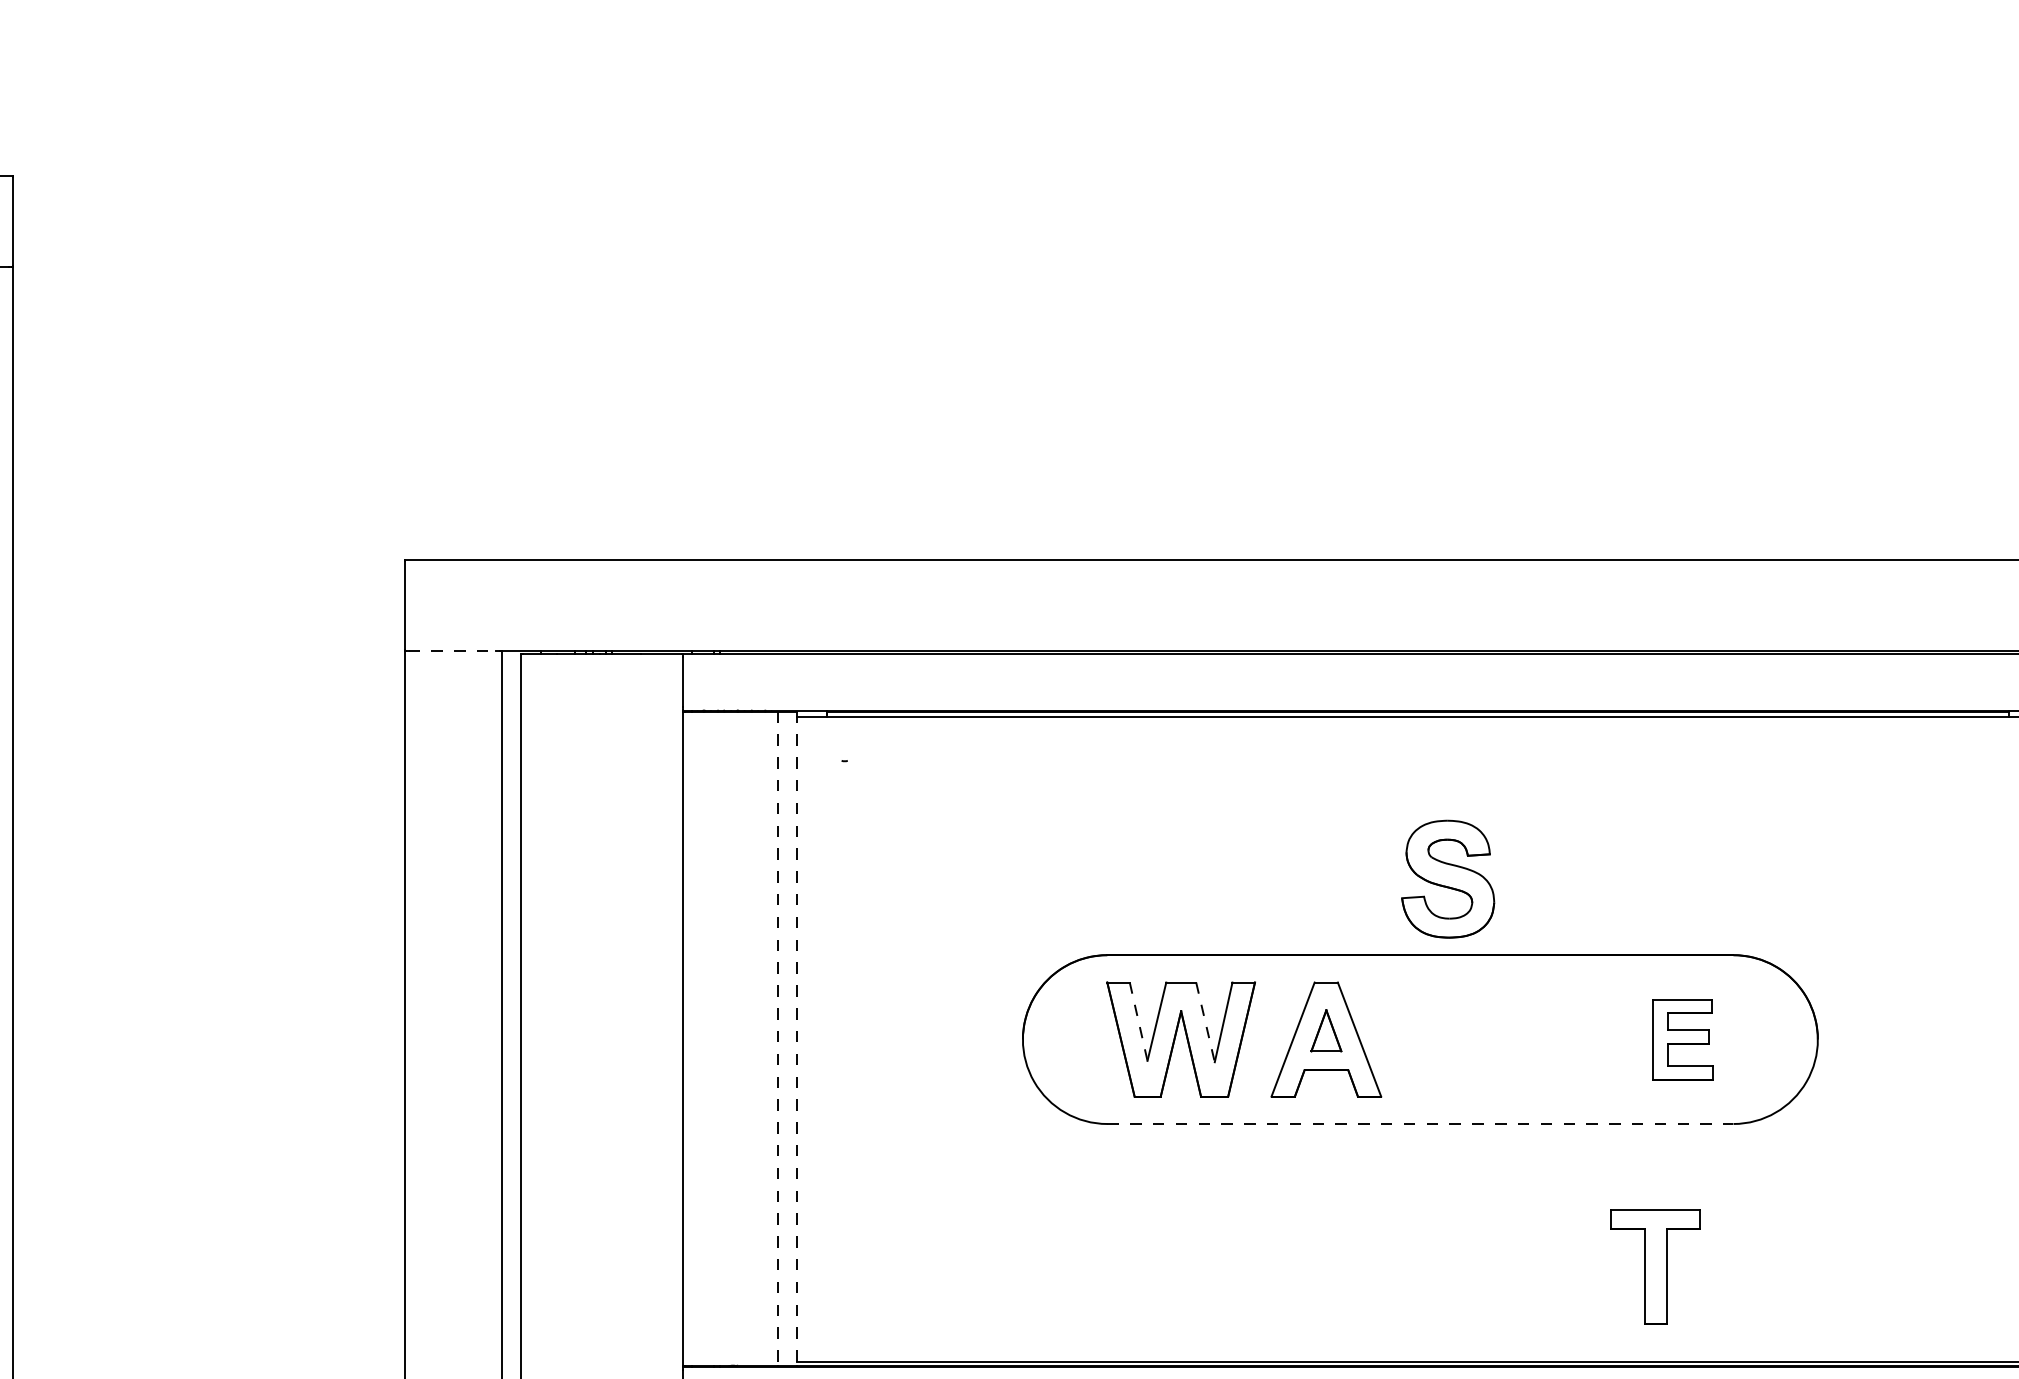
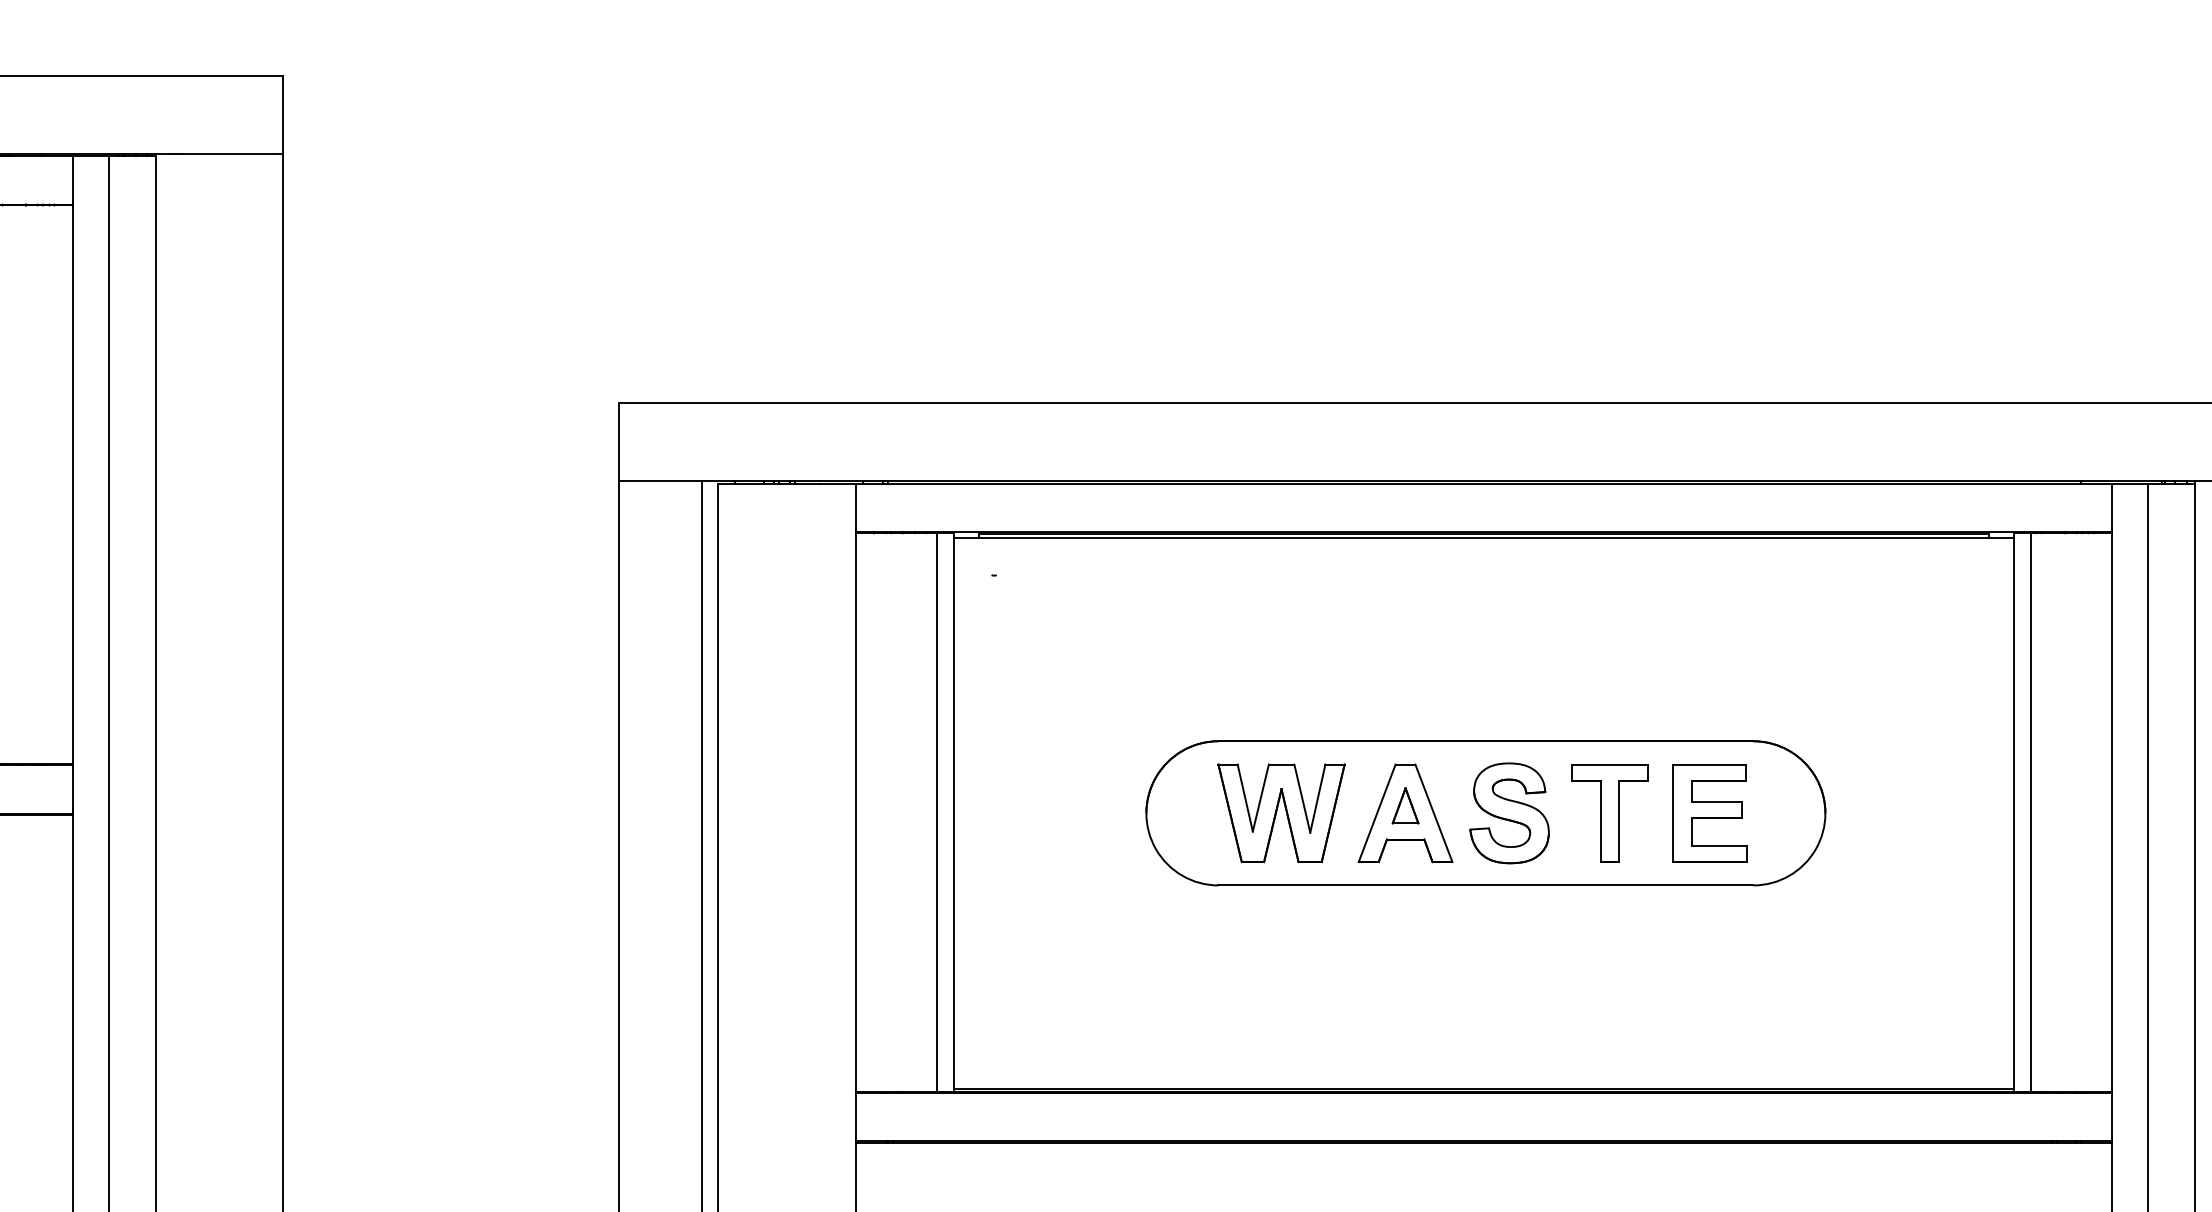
line: (452, 651) -> (659, 481), dashed -> solid
part: (1448, 879) -> (1509, 813), moved
line: (1138, 1022) -> (1245, 798), dashed -> solid
line: (1205, 1022) -> (1302, 798), dashed -> solid
line: (778, 1039) -> (937, 813), dashed -> solid
line: (797, 1039) -> (953, 813), dashed -> solid
part: (1682, 1039) -> (1709, 813), size x1.43
line: (1421, 1124) -> (1486, 885), dashed -> solid
part: (1655, 1266) -> (1609, 813), moved

